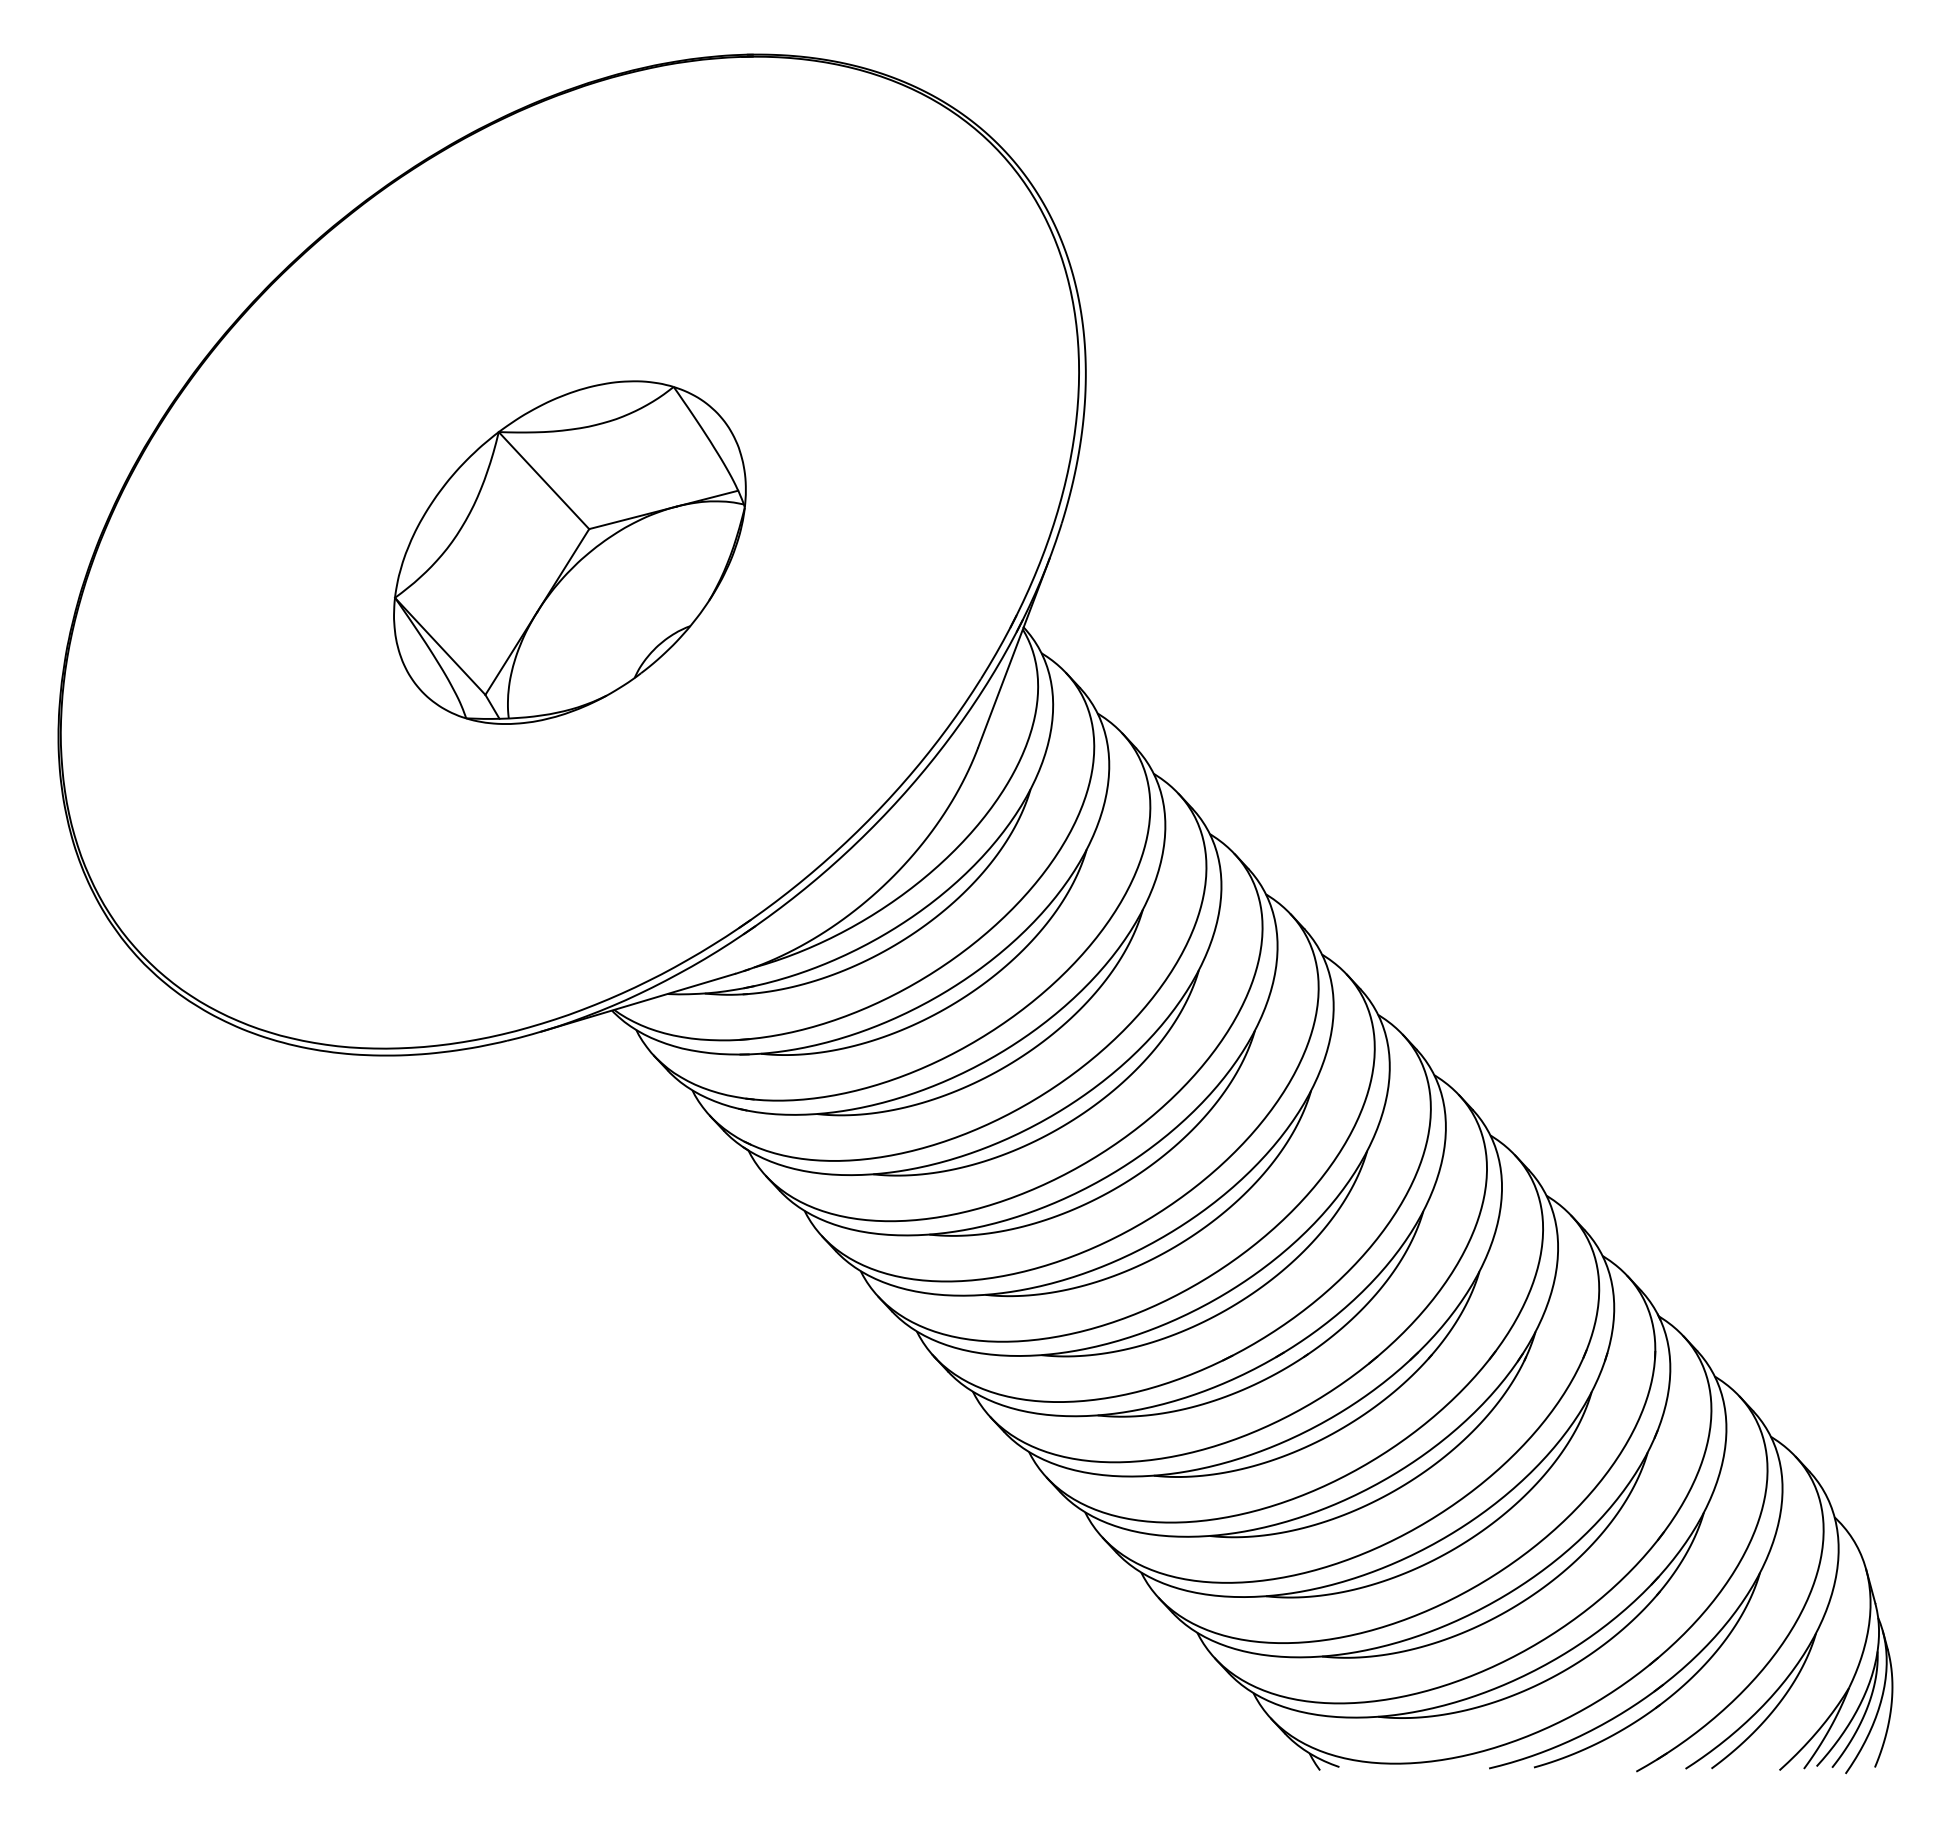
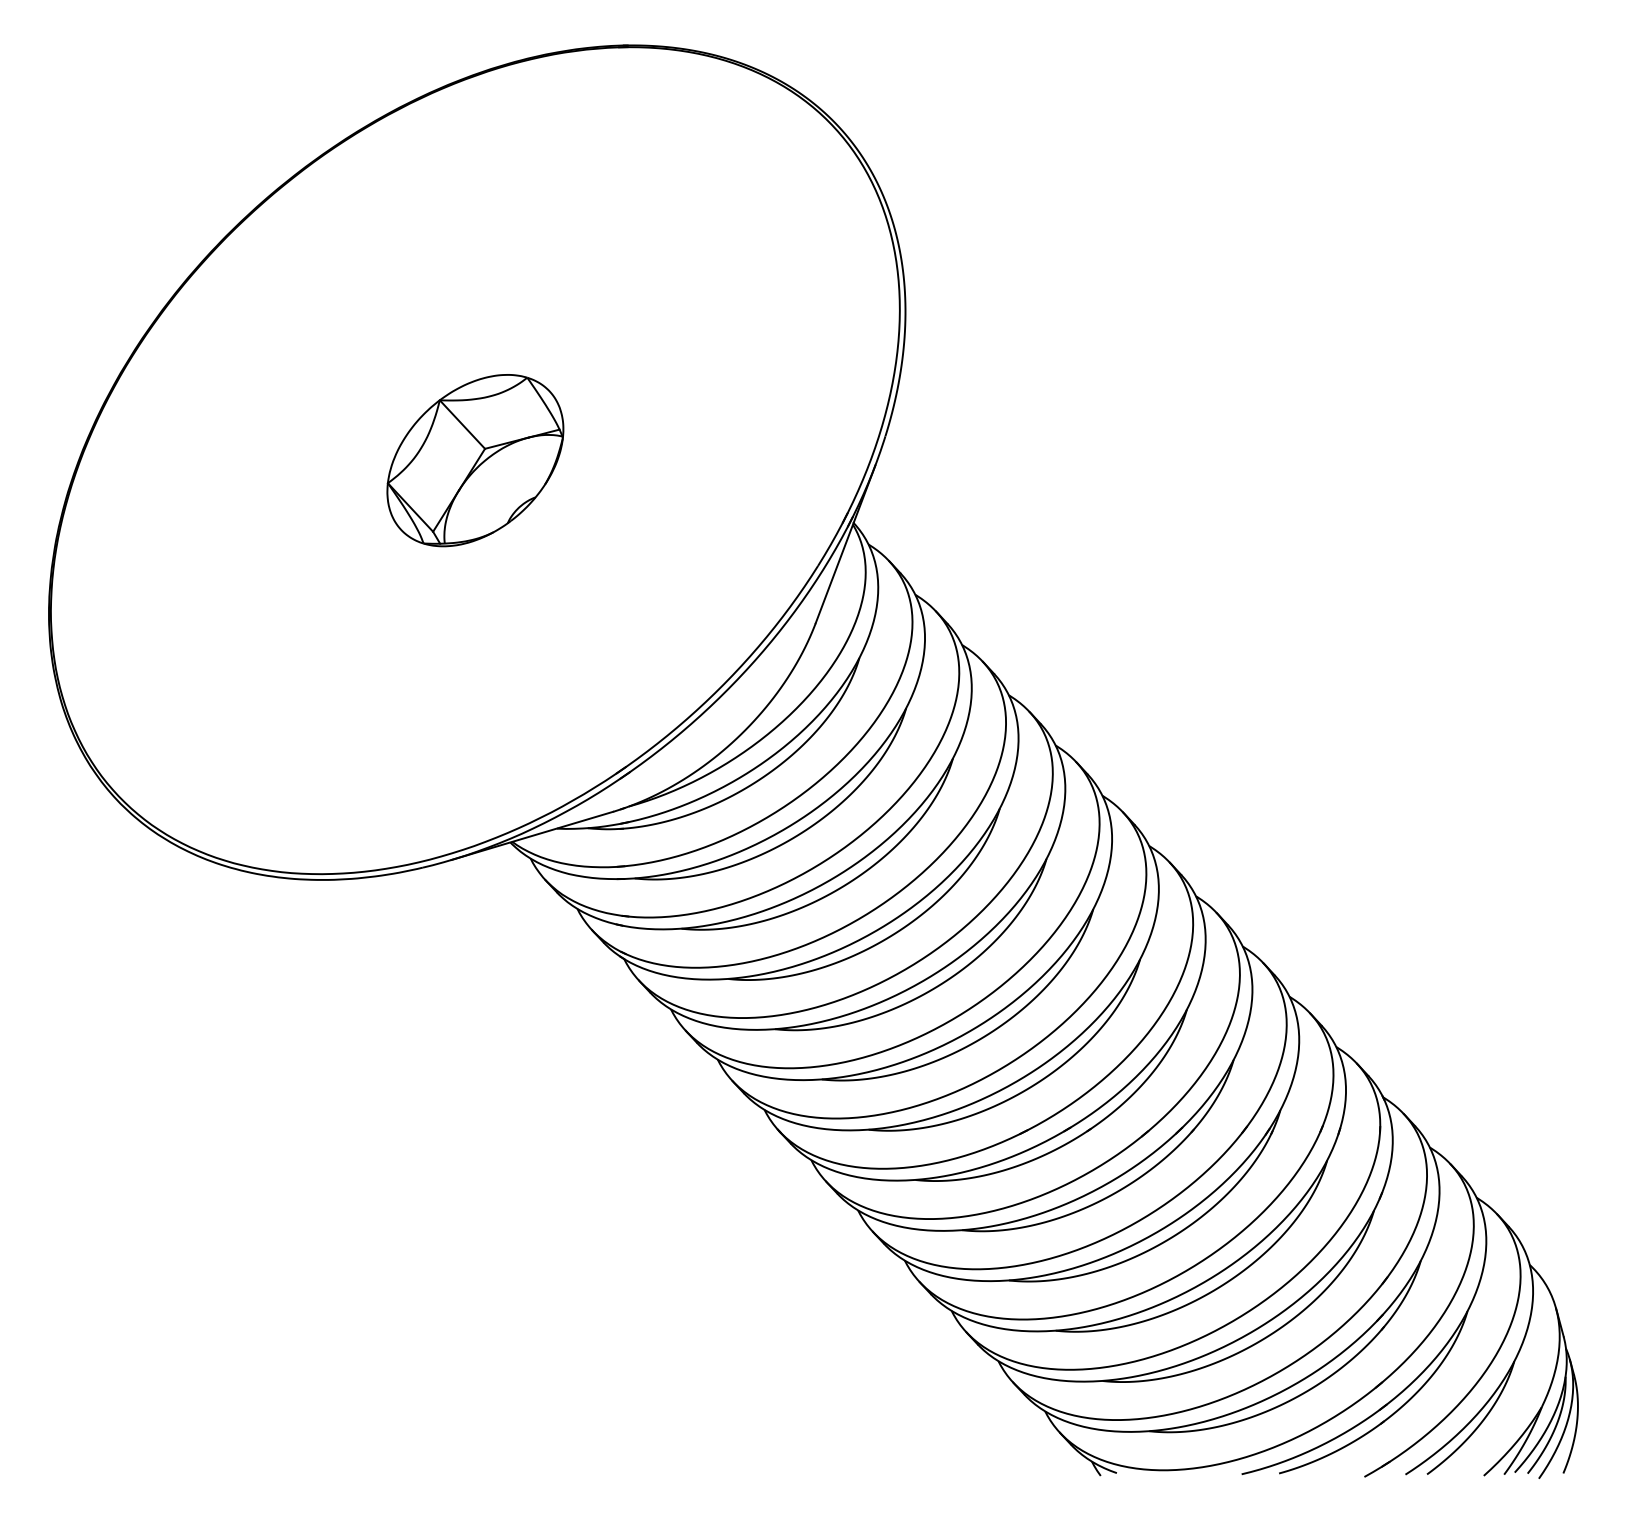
part: (569, 552) -> (475, 460), size x0.6

